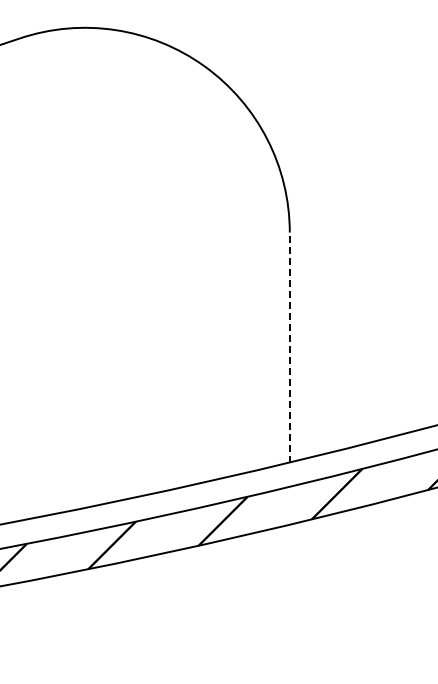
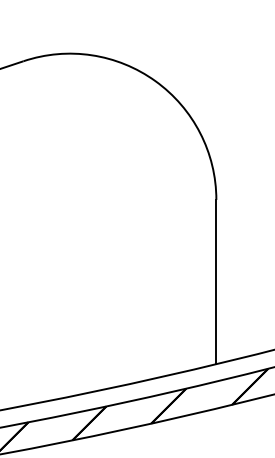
line: (289, 347) -> (216, 282), dashed -> solid

